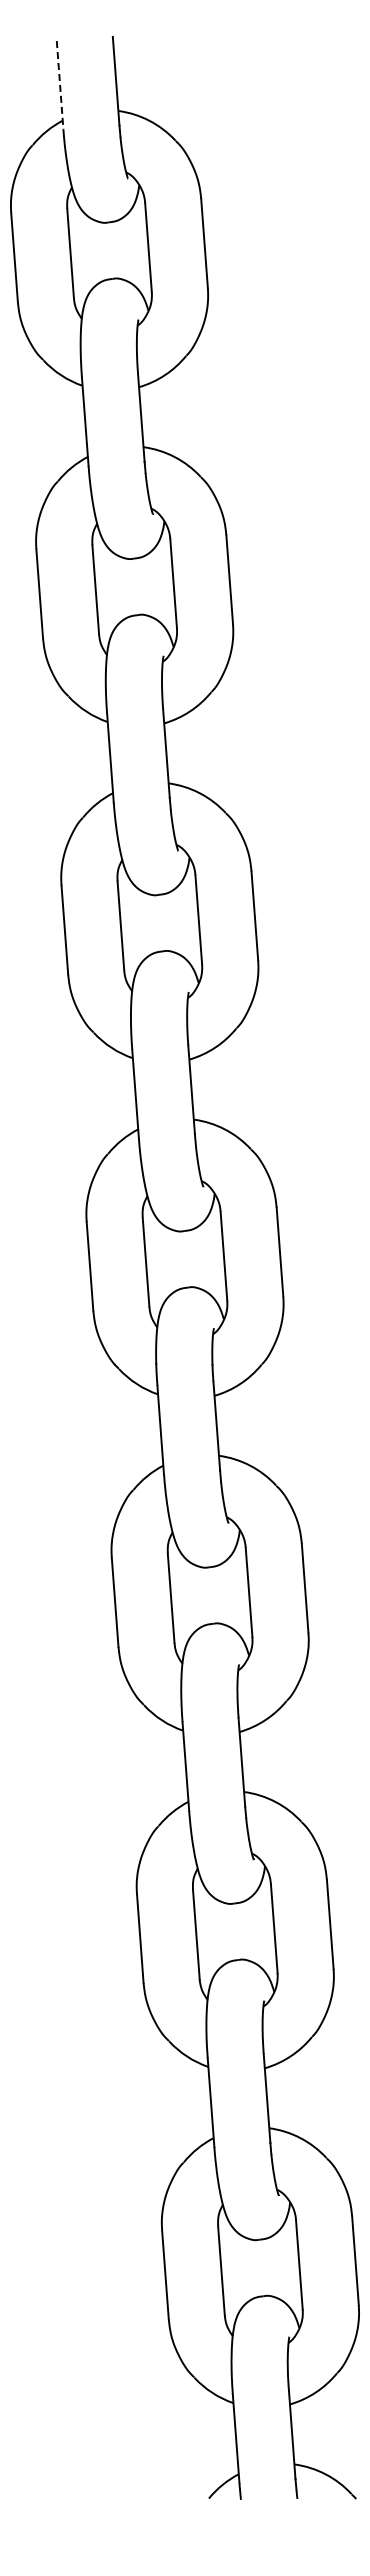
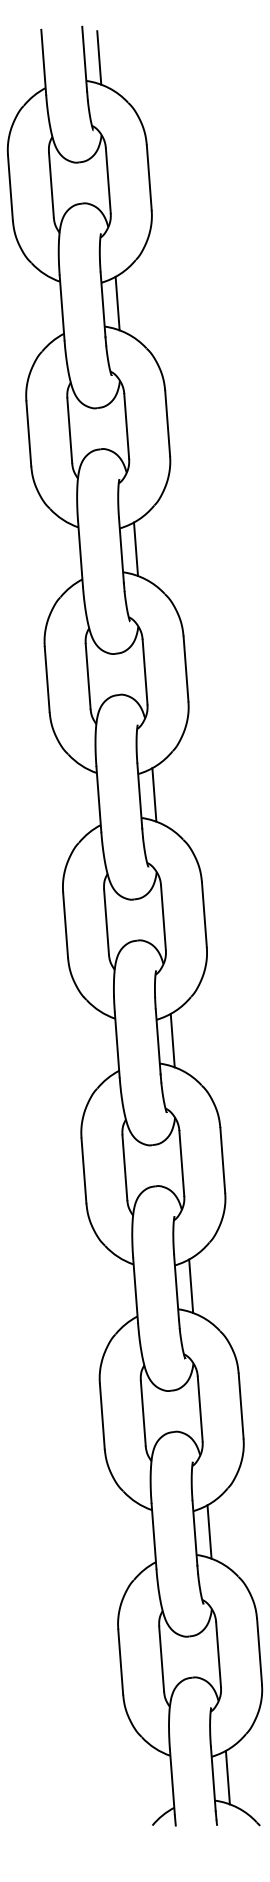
line: (135, 79) -> (98, 57), added
line: (60, 85) -> (44, 62), dashed -> solid
line: (160, 415) -> (117, 303), added
line: (186, 751) -> (136, 548), added
line: (211, 1087) -> (154, 794), added
line: (236, 1423) -> (172, 1040), added
line: (261, 1760) -> (190, 1286), added
line: (286, 2096) -> (209, 1531), added
line: (311, 2432) -> (227, 1777), added

